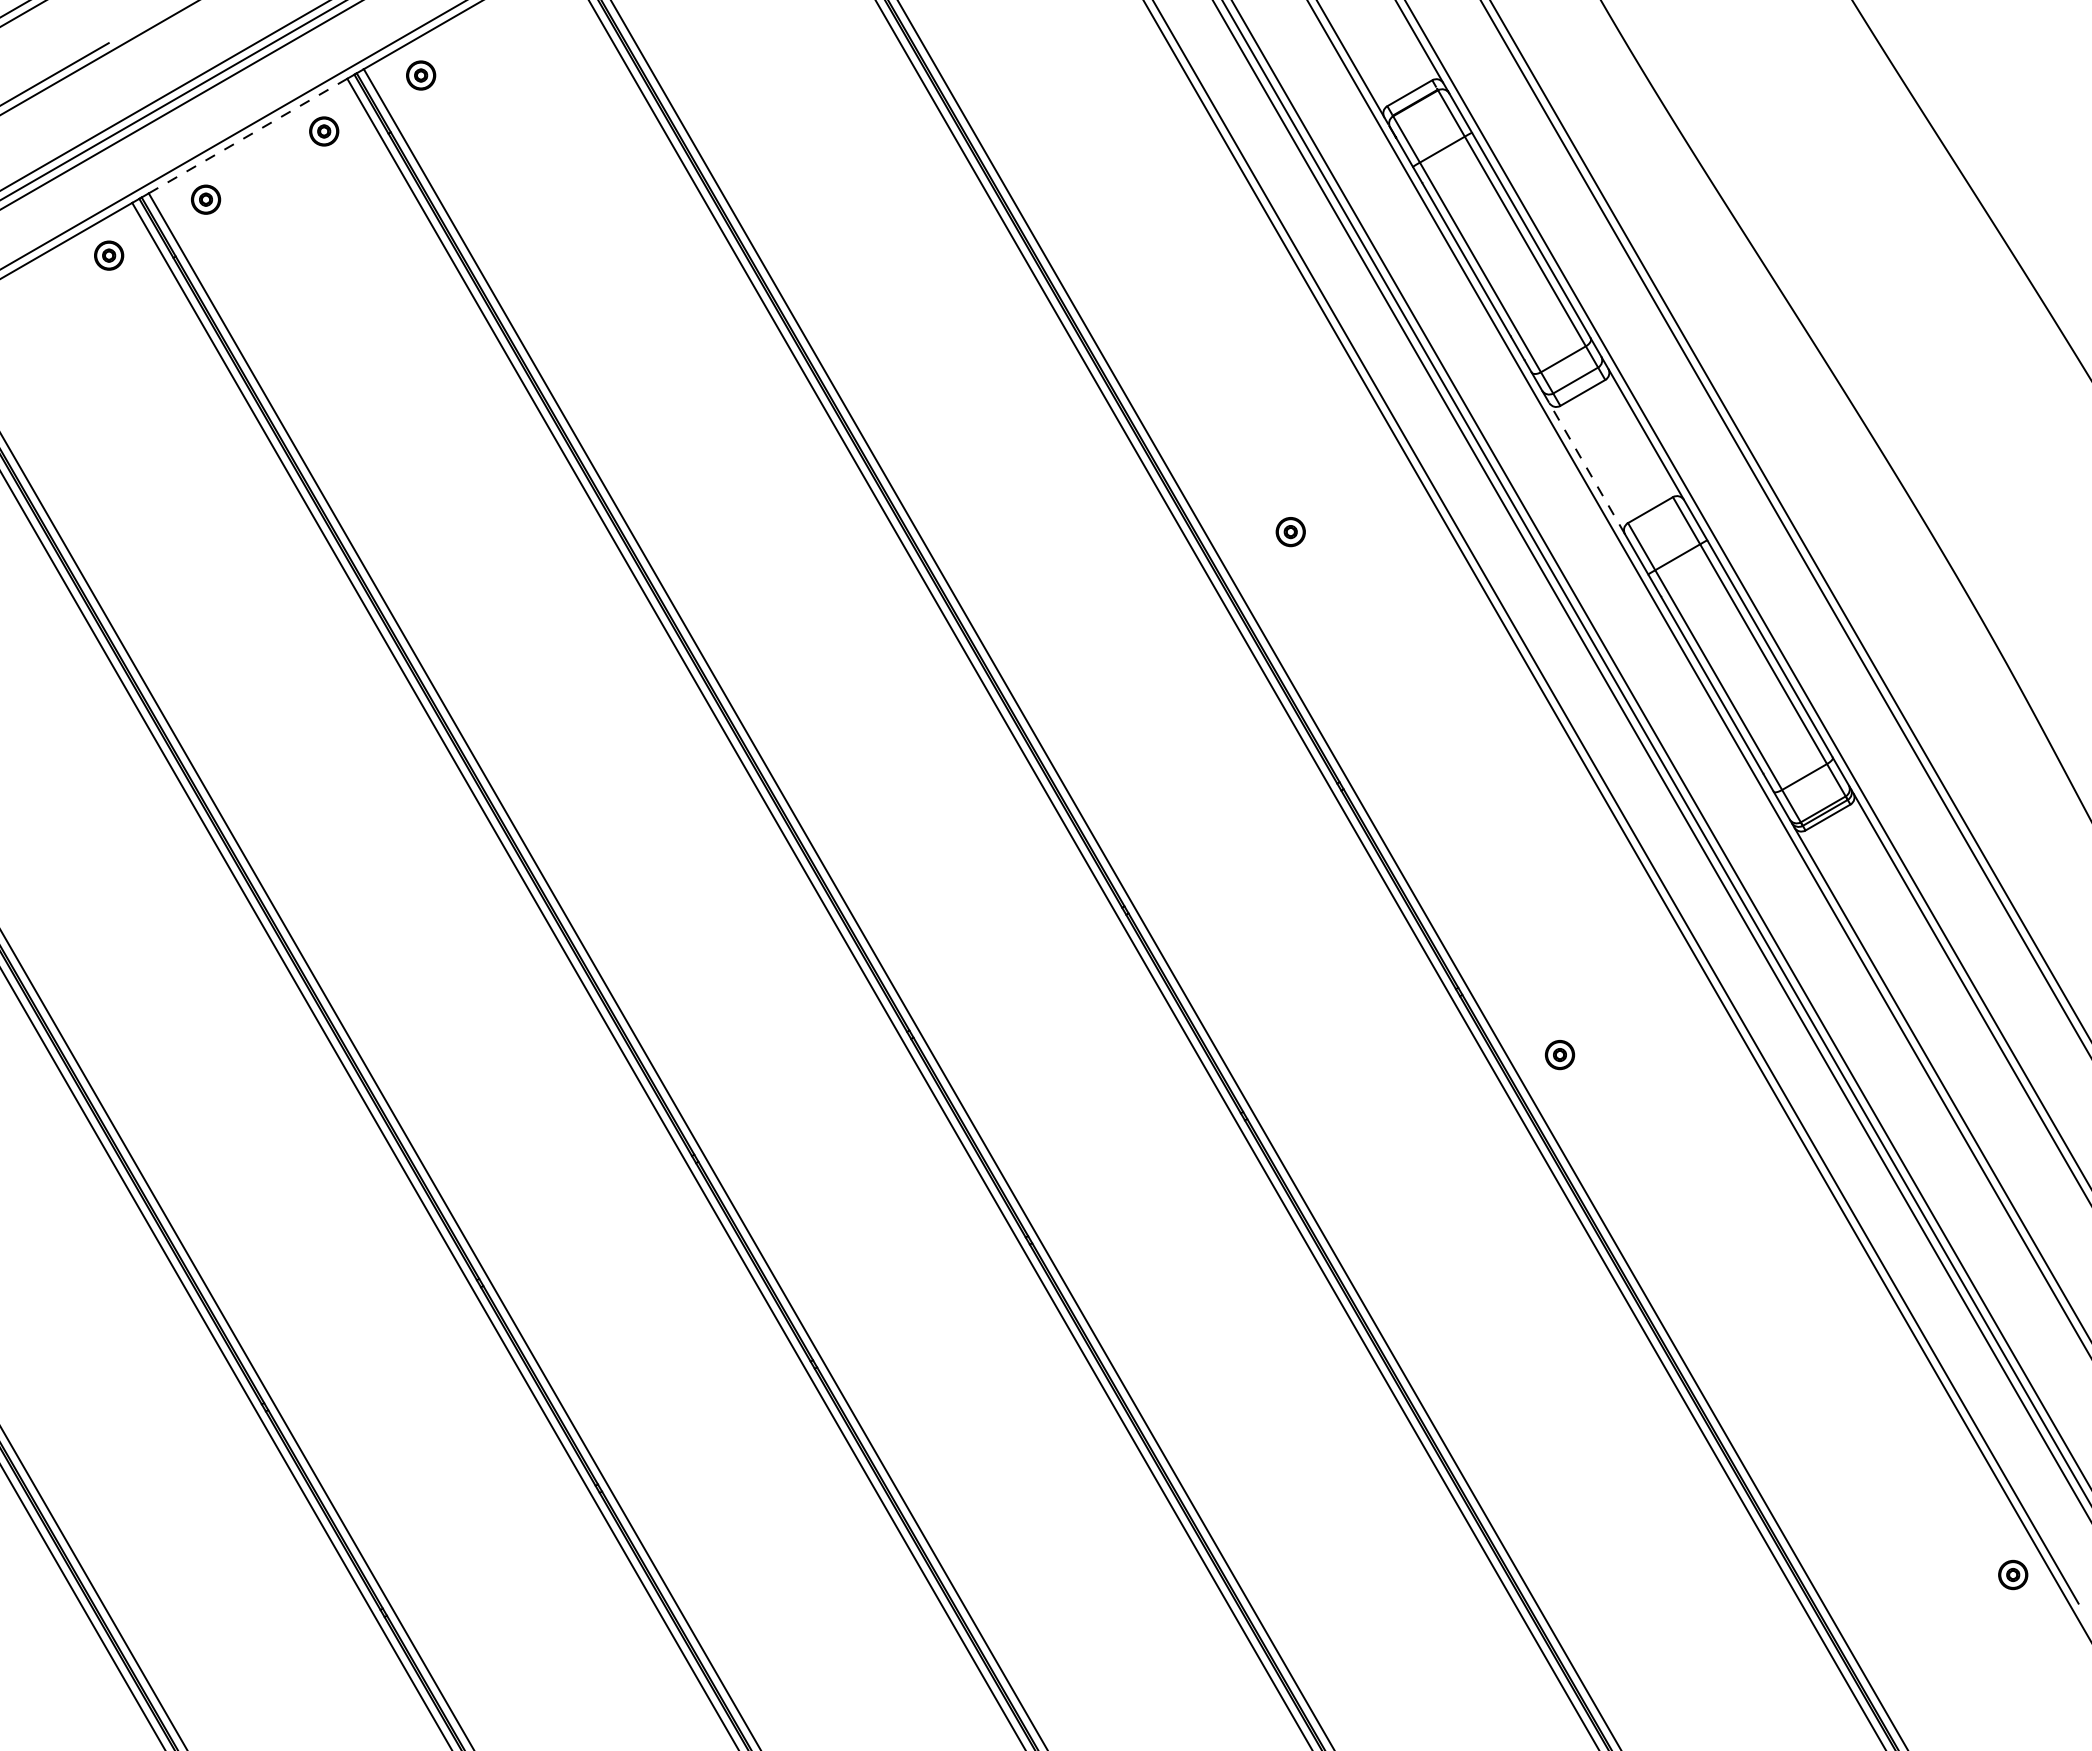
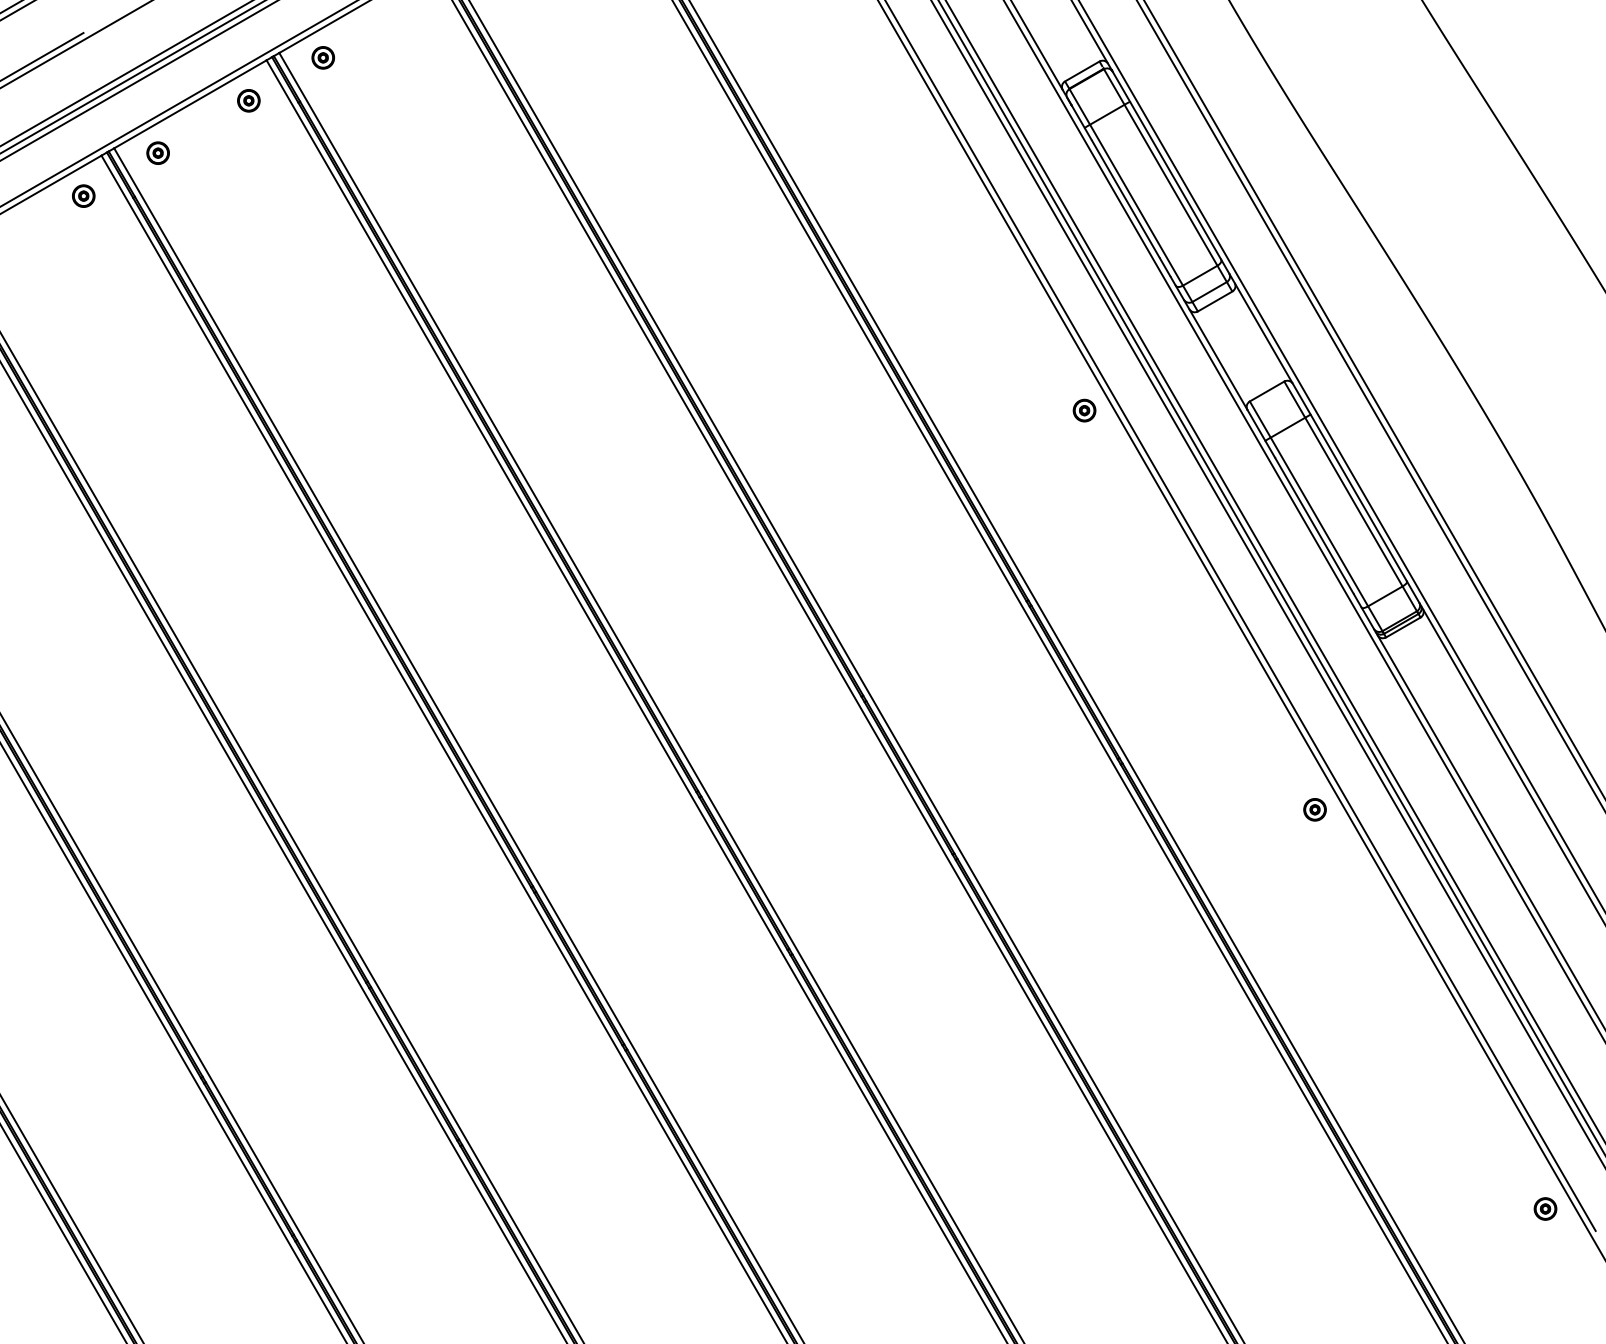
line: (248, 136) -> (190, 104), dashed -> solid
line: (1587, 468) -> (1218, 359), dashed -> solid
part: (1290, 532) -> (1084, 410), moved
part: (1559, 1055) -> (1314, 810), moved

